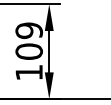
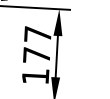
text: (29, 40) -> (37, 44), 109 -> 177

